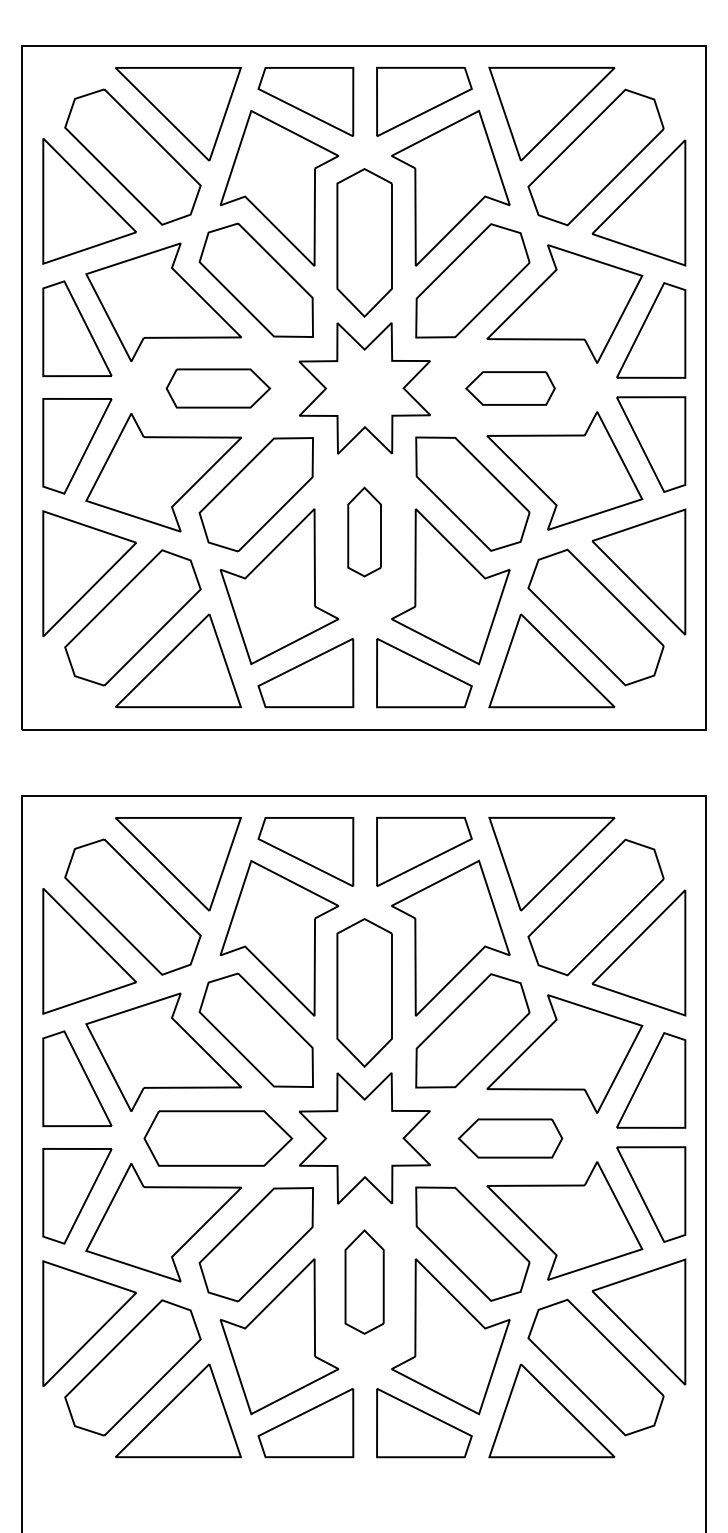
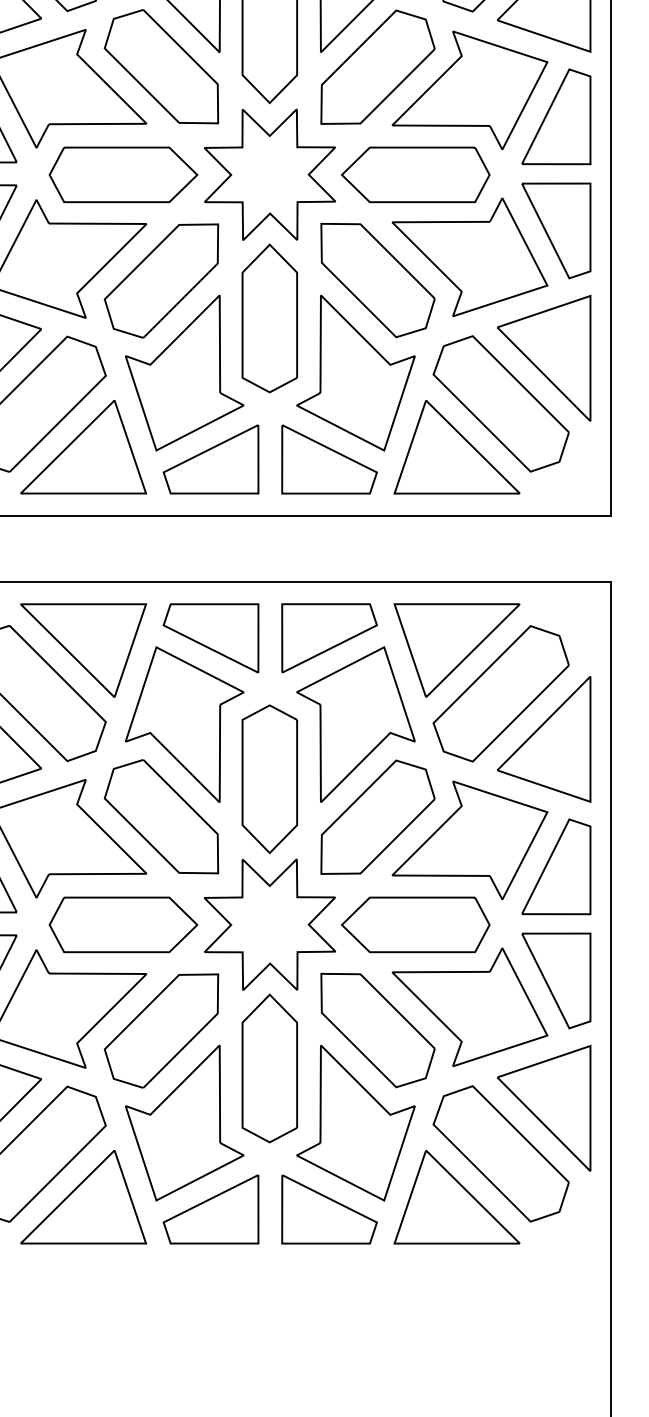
part: (218, 388) -> (123, 174), size x1.43
part: (510, 388) -> (415, 174), size x1.67
part: (364, 531) -> (269, 317), size x1.67
part: (510, 1138) -> (415, 924), size x1.43
part: (364, 1281) -> (269, 1067), size x1.43

